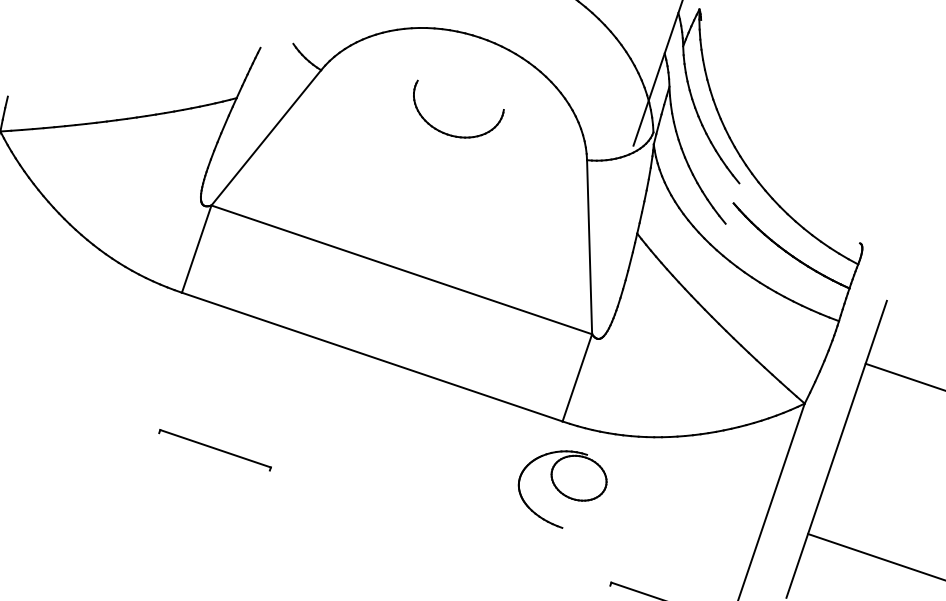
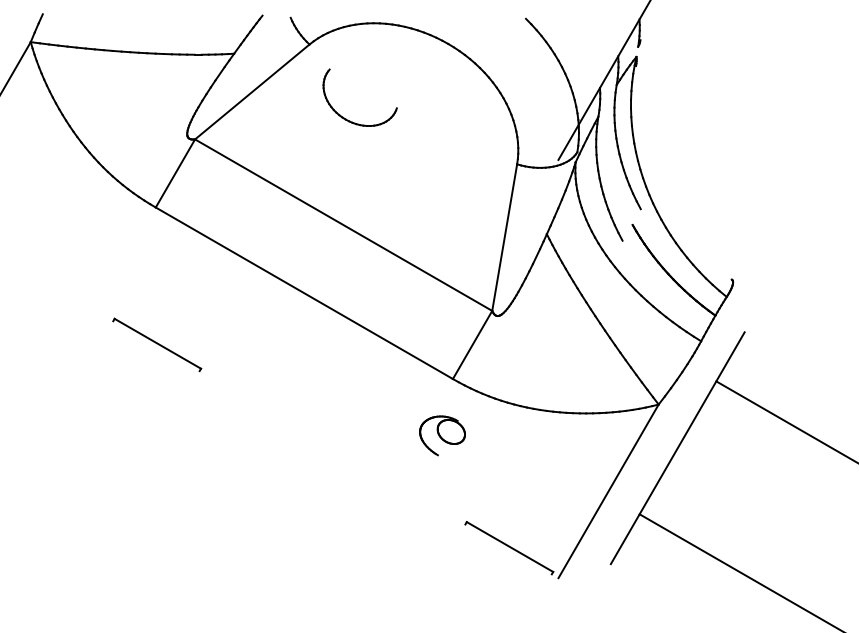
part: (448, 133) -> (346, 118), moved
part: (563, 488) -> (442, 435), size x0.6

